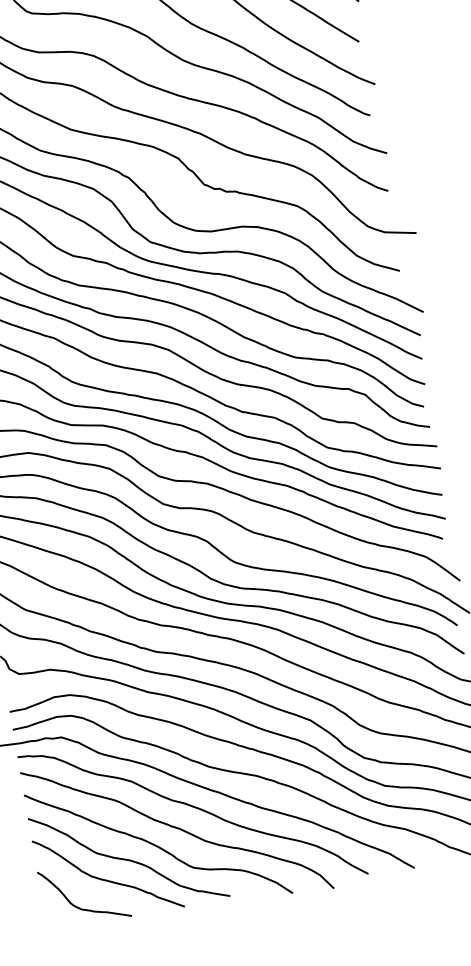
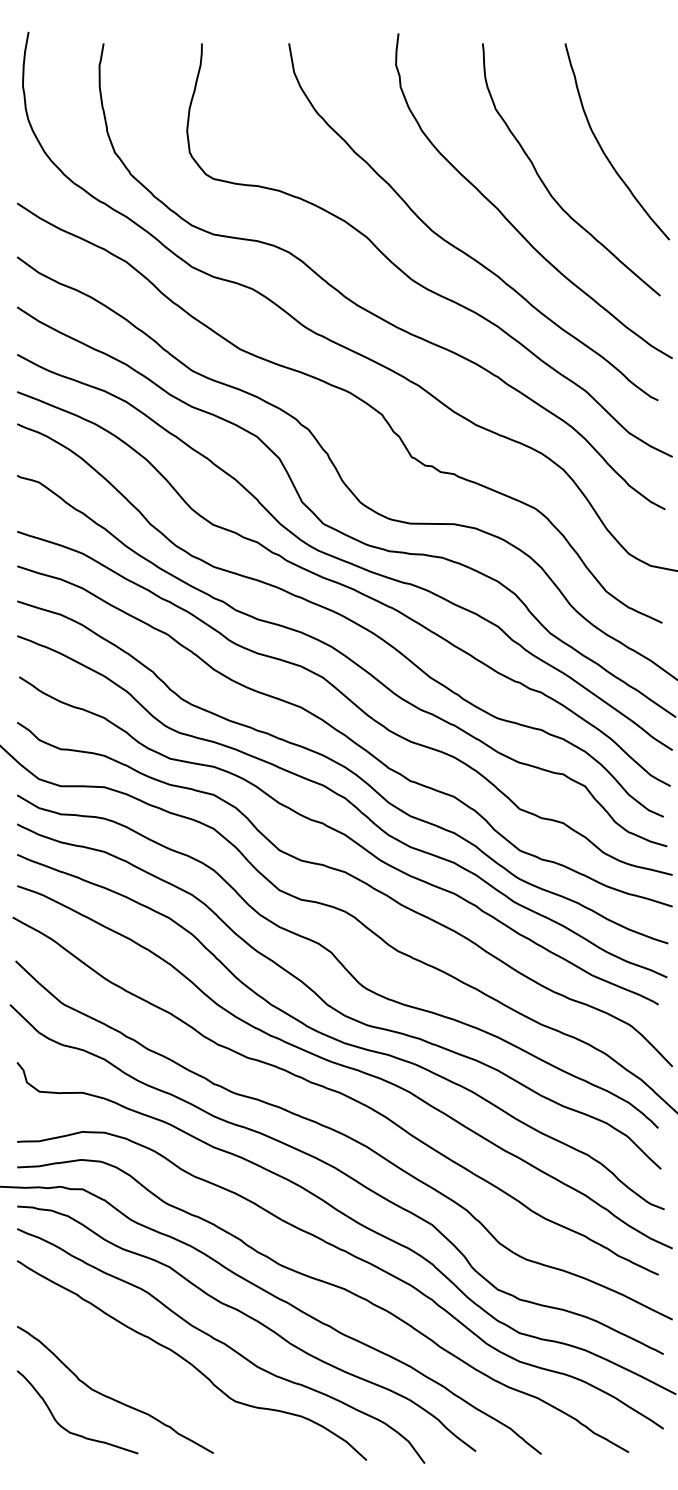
curve: (128, 859) -> (147, 1374), removed

